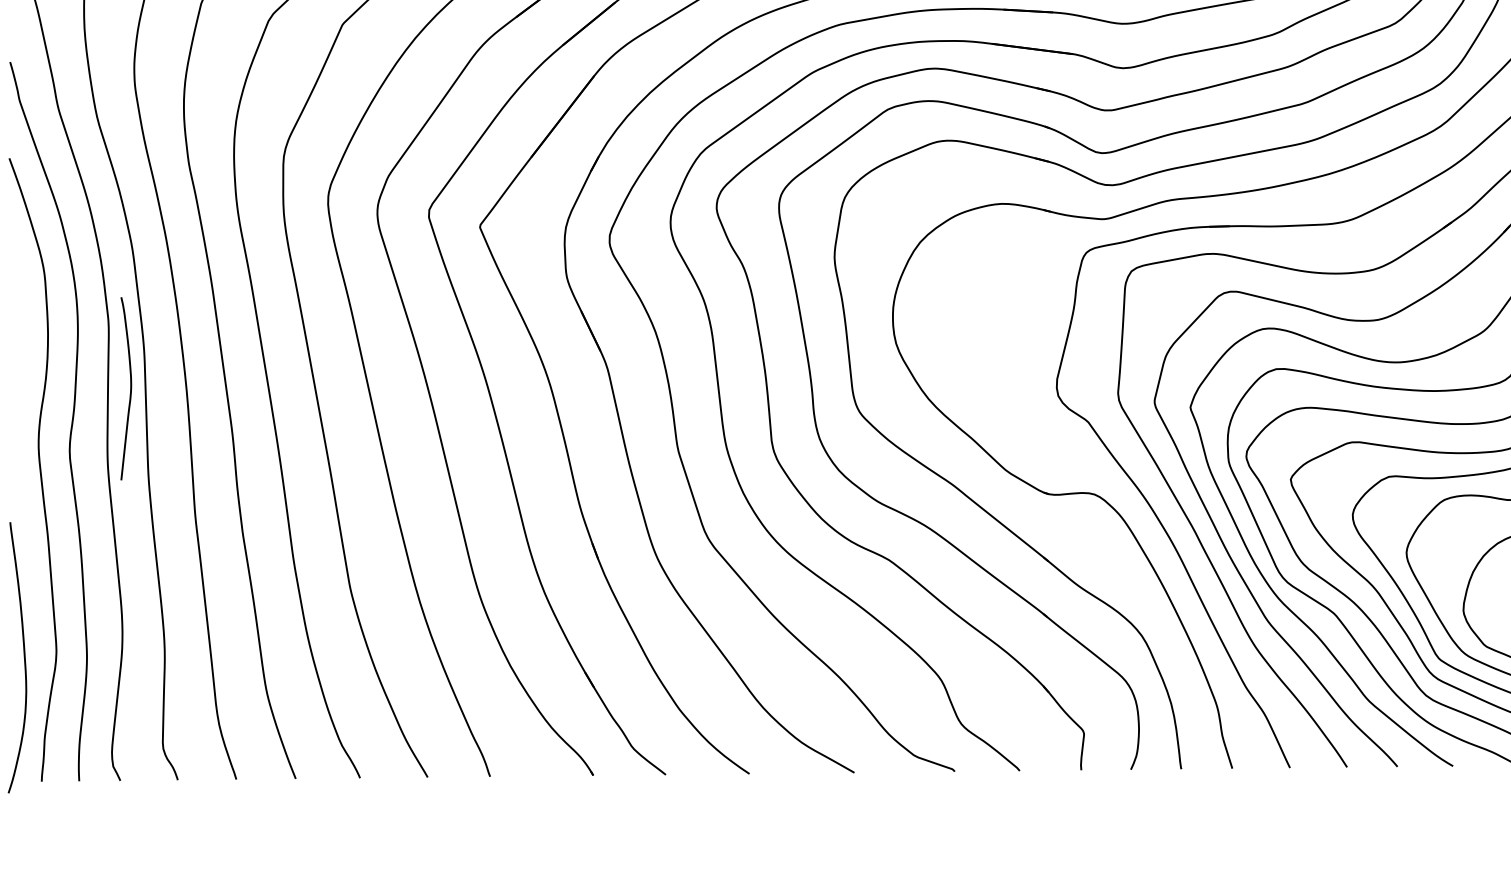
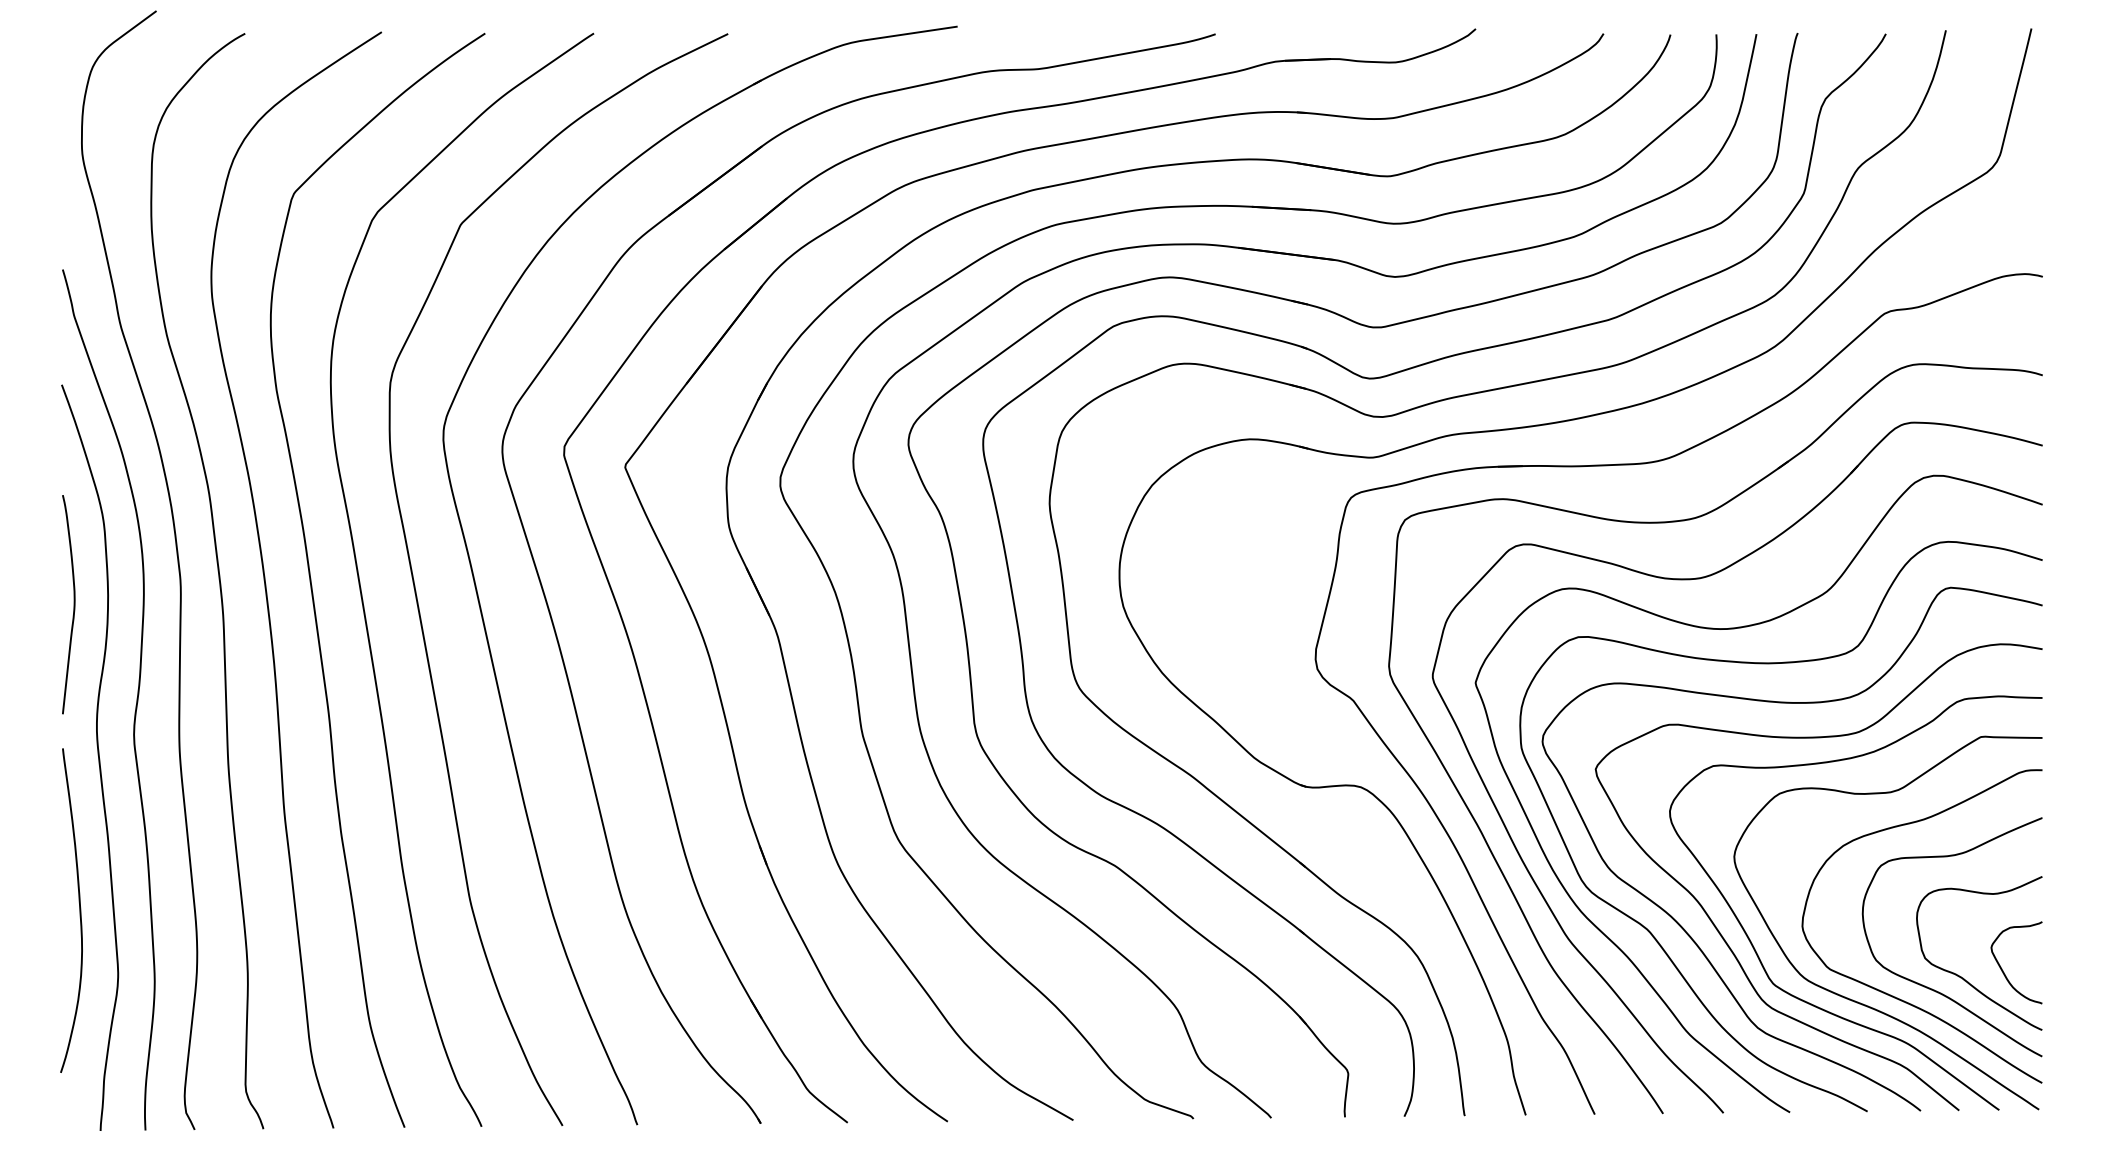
curve: (130, 388) -> (73, 604), moved
curve: (24, 657) -> (79, 910), moved

